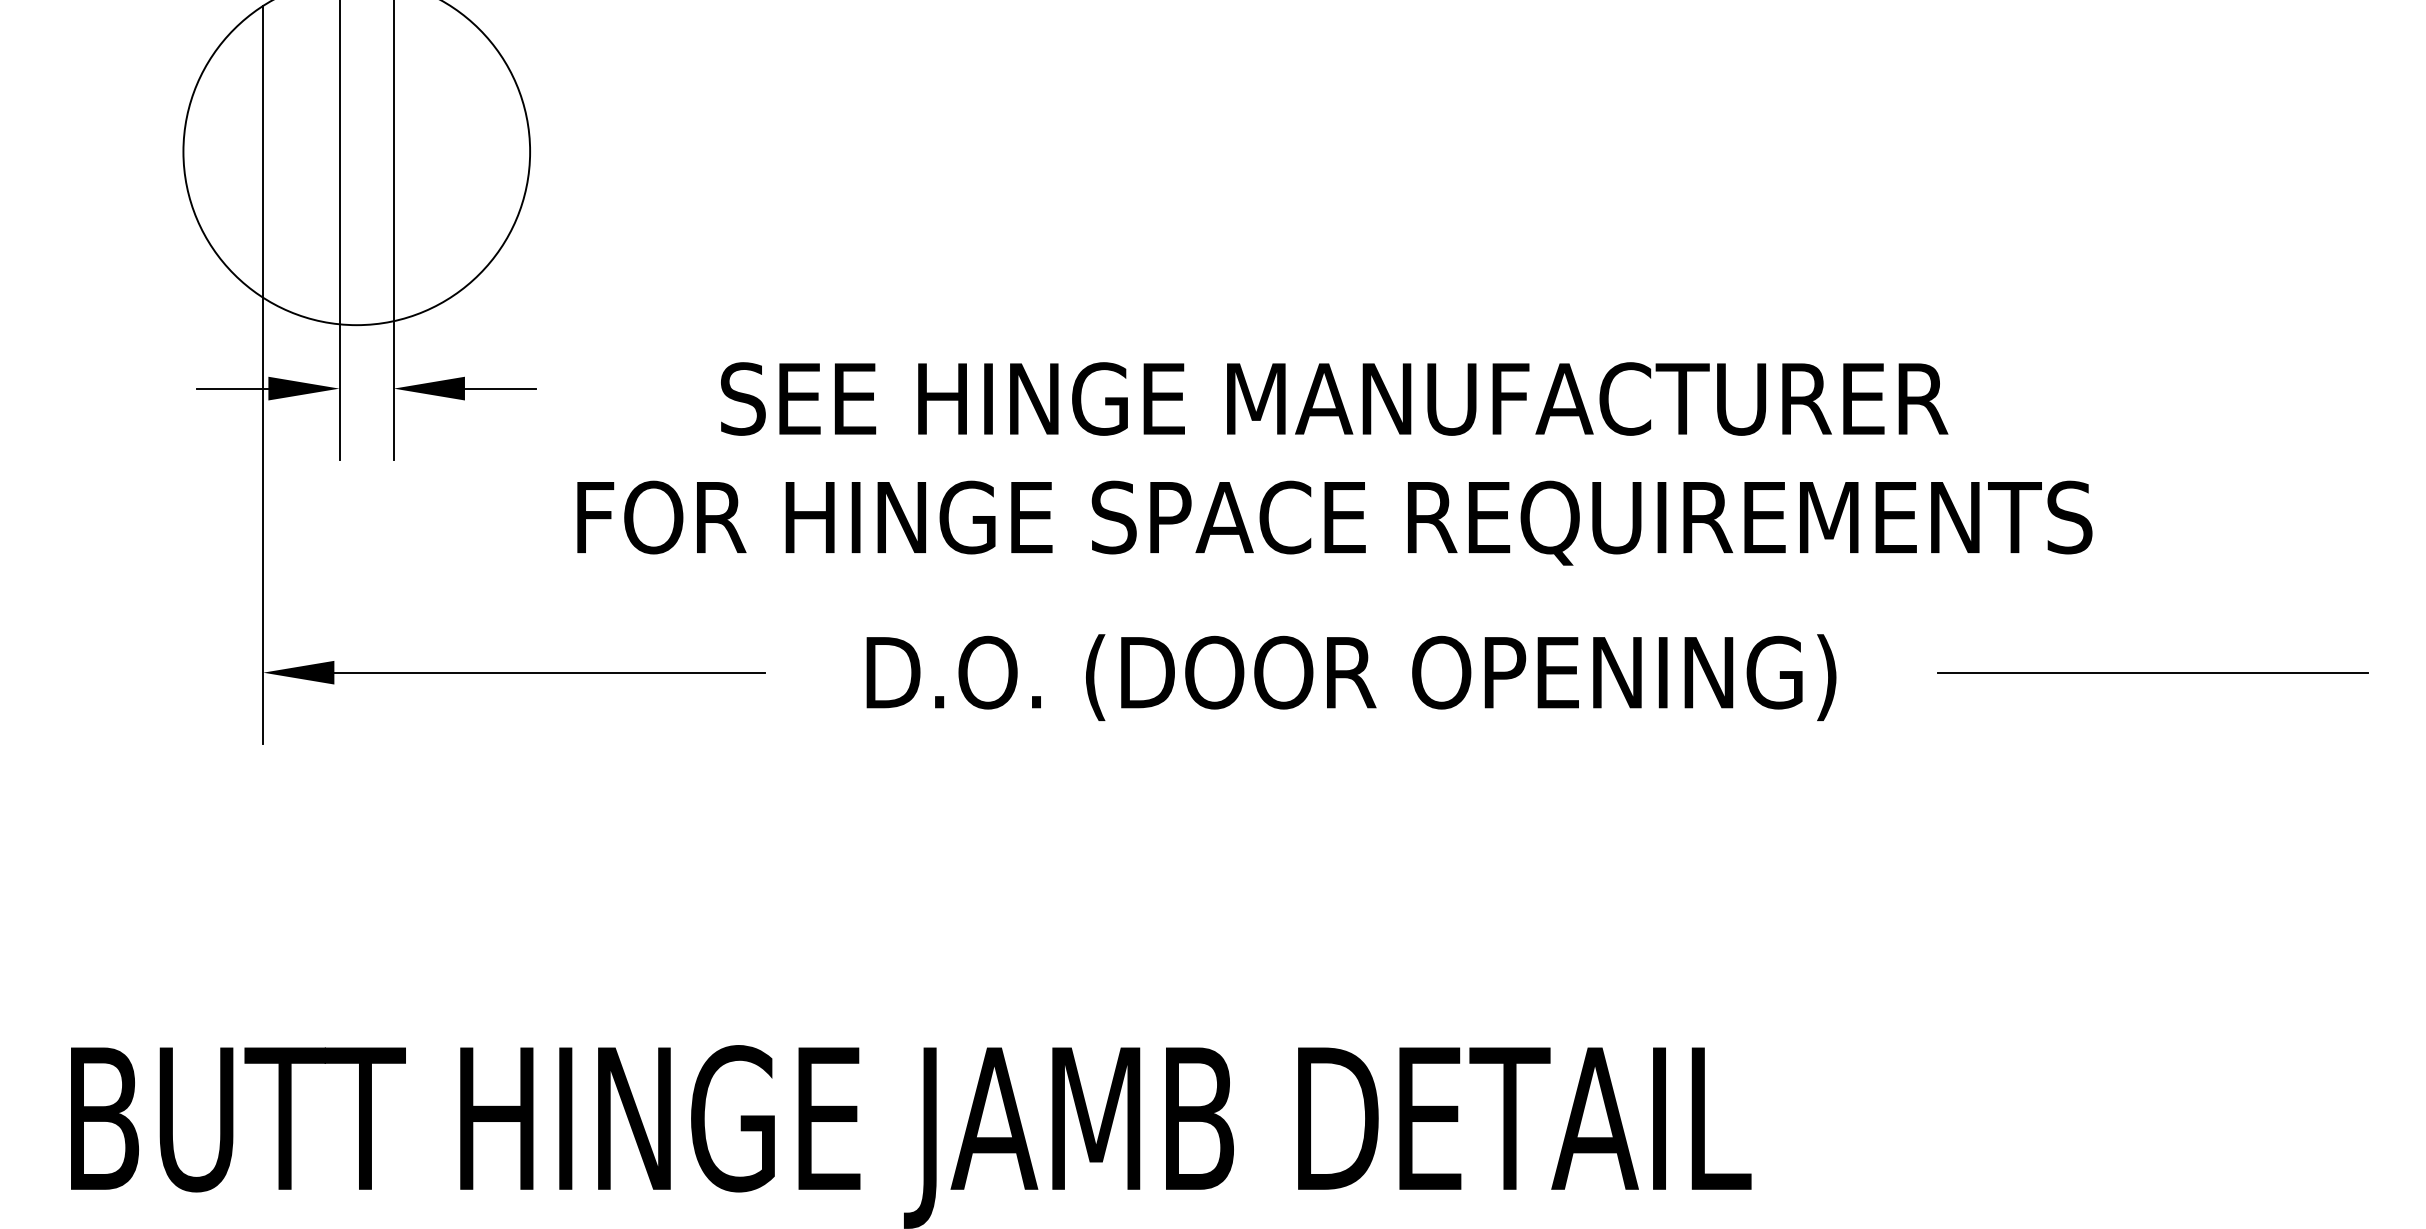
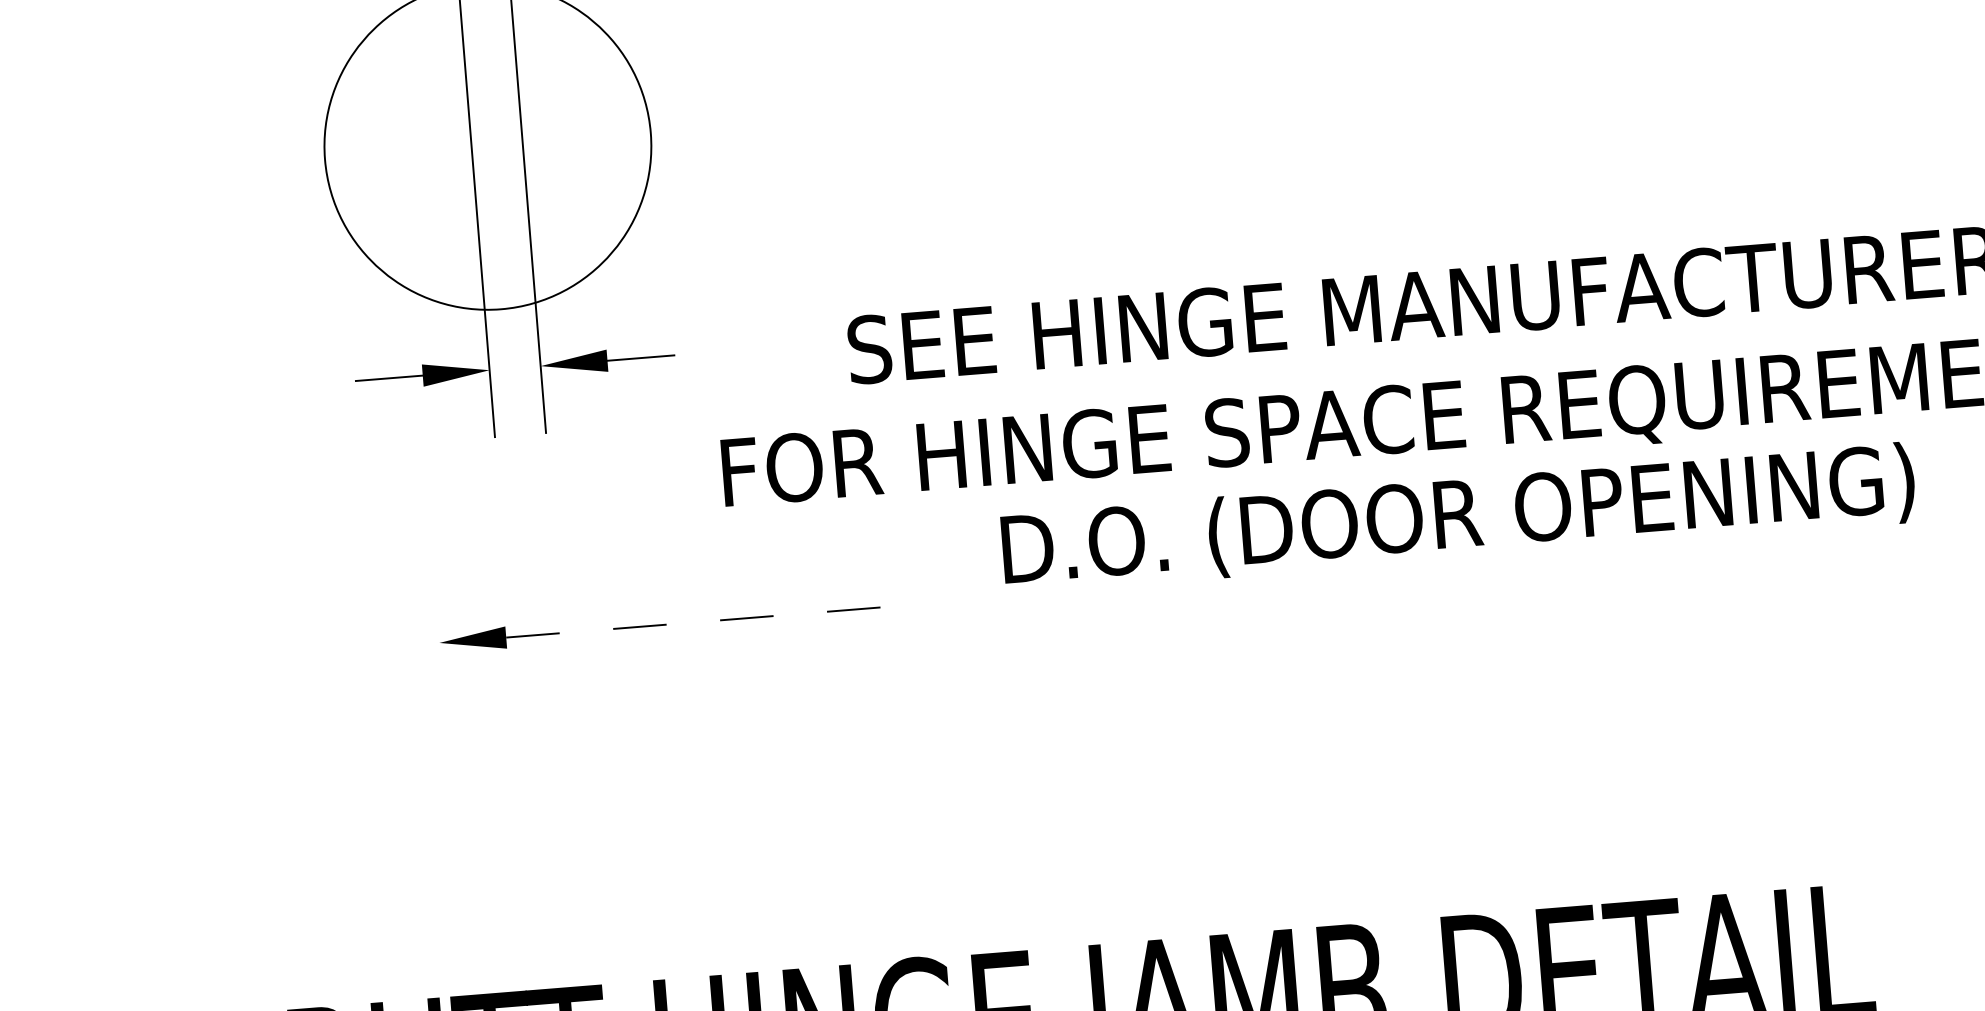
line: (263, 374) -> (417, 362), removed
line: (549, 672) -> (708, 621), solid -> dashed
text: (1351, 677) -> (1458, 518), moved

